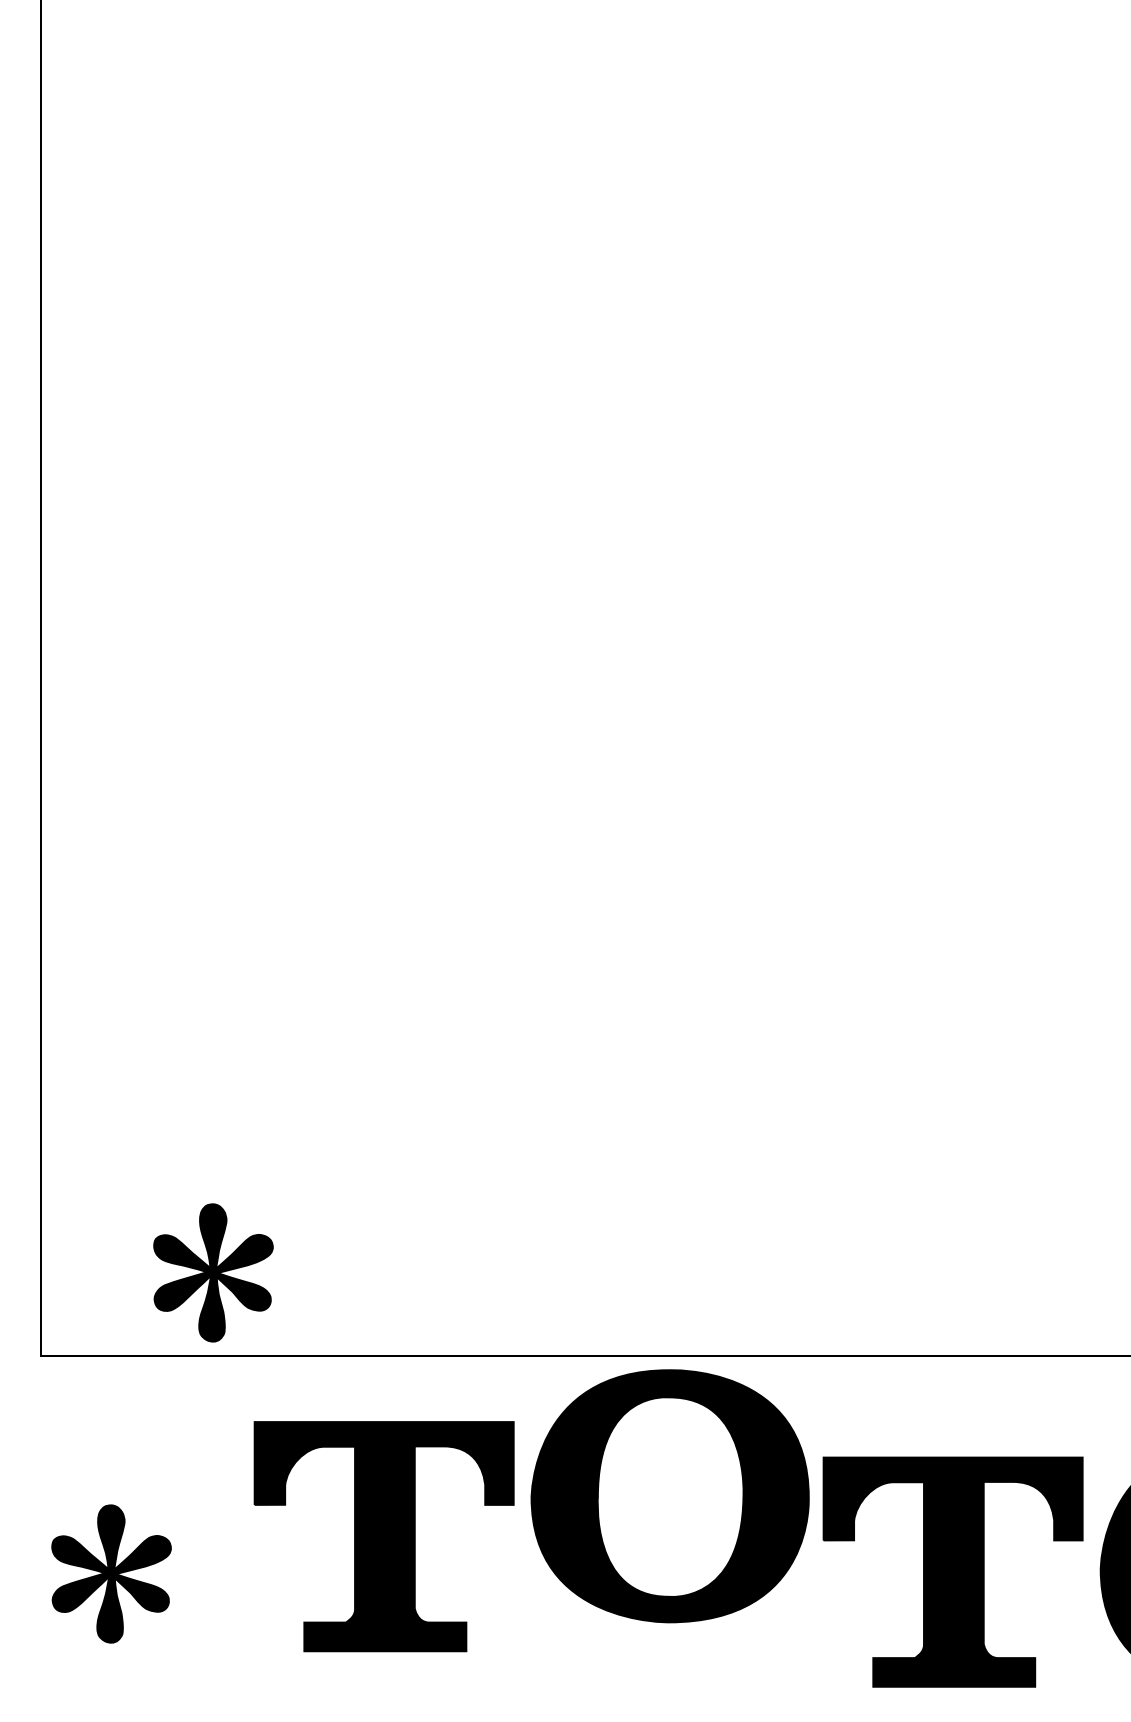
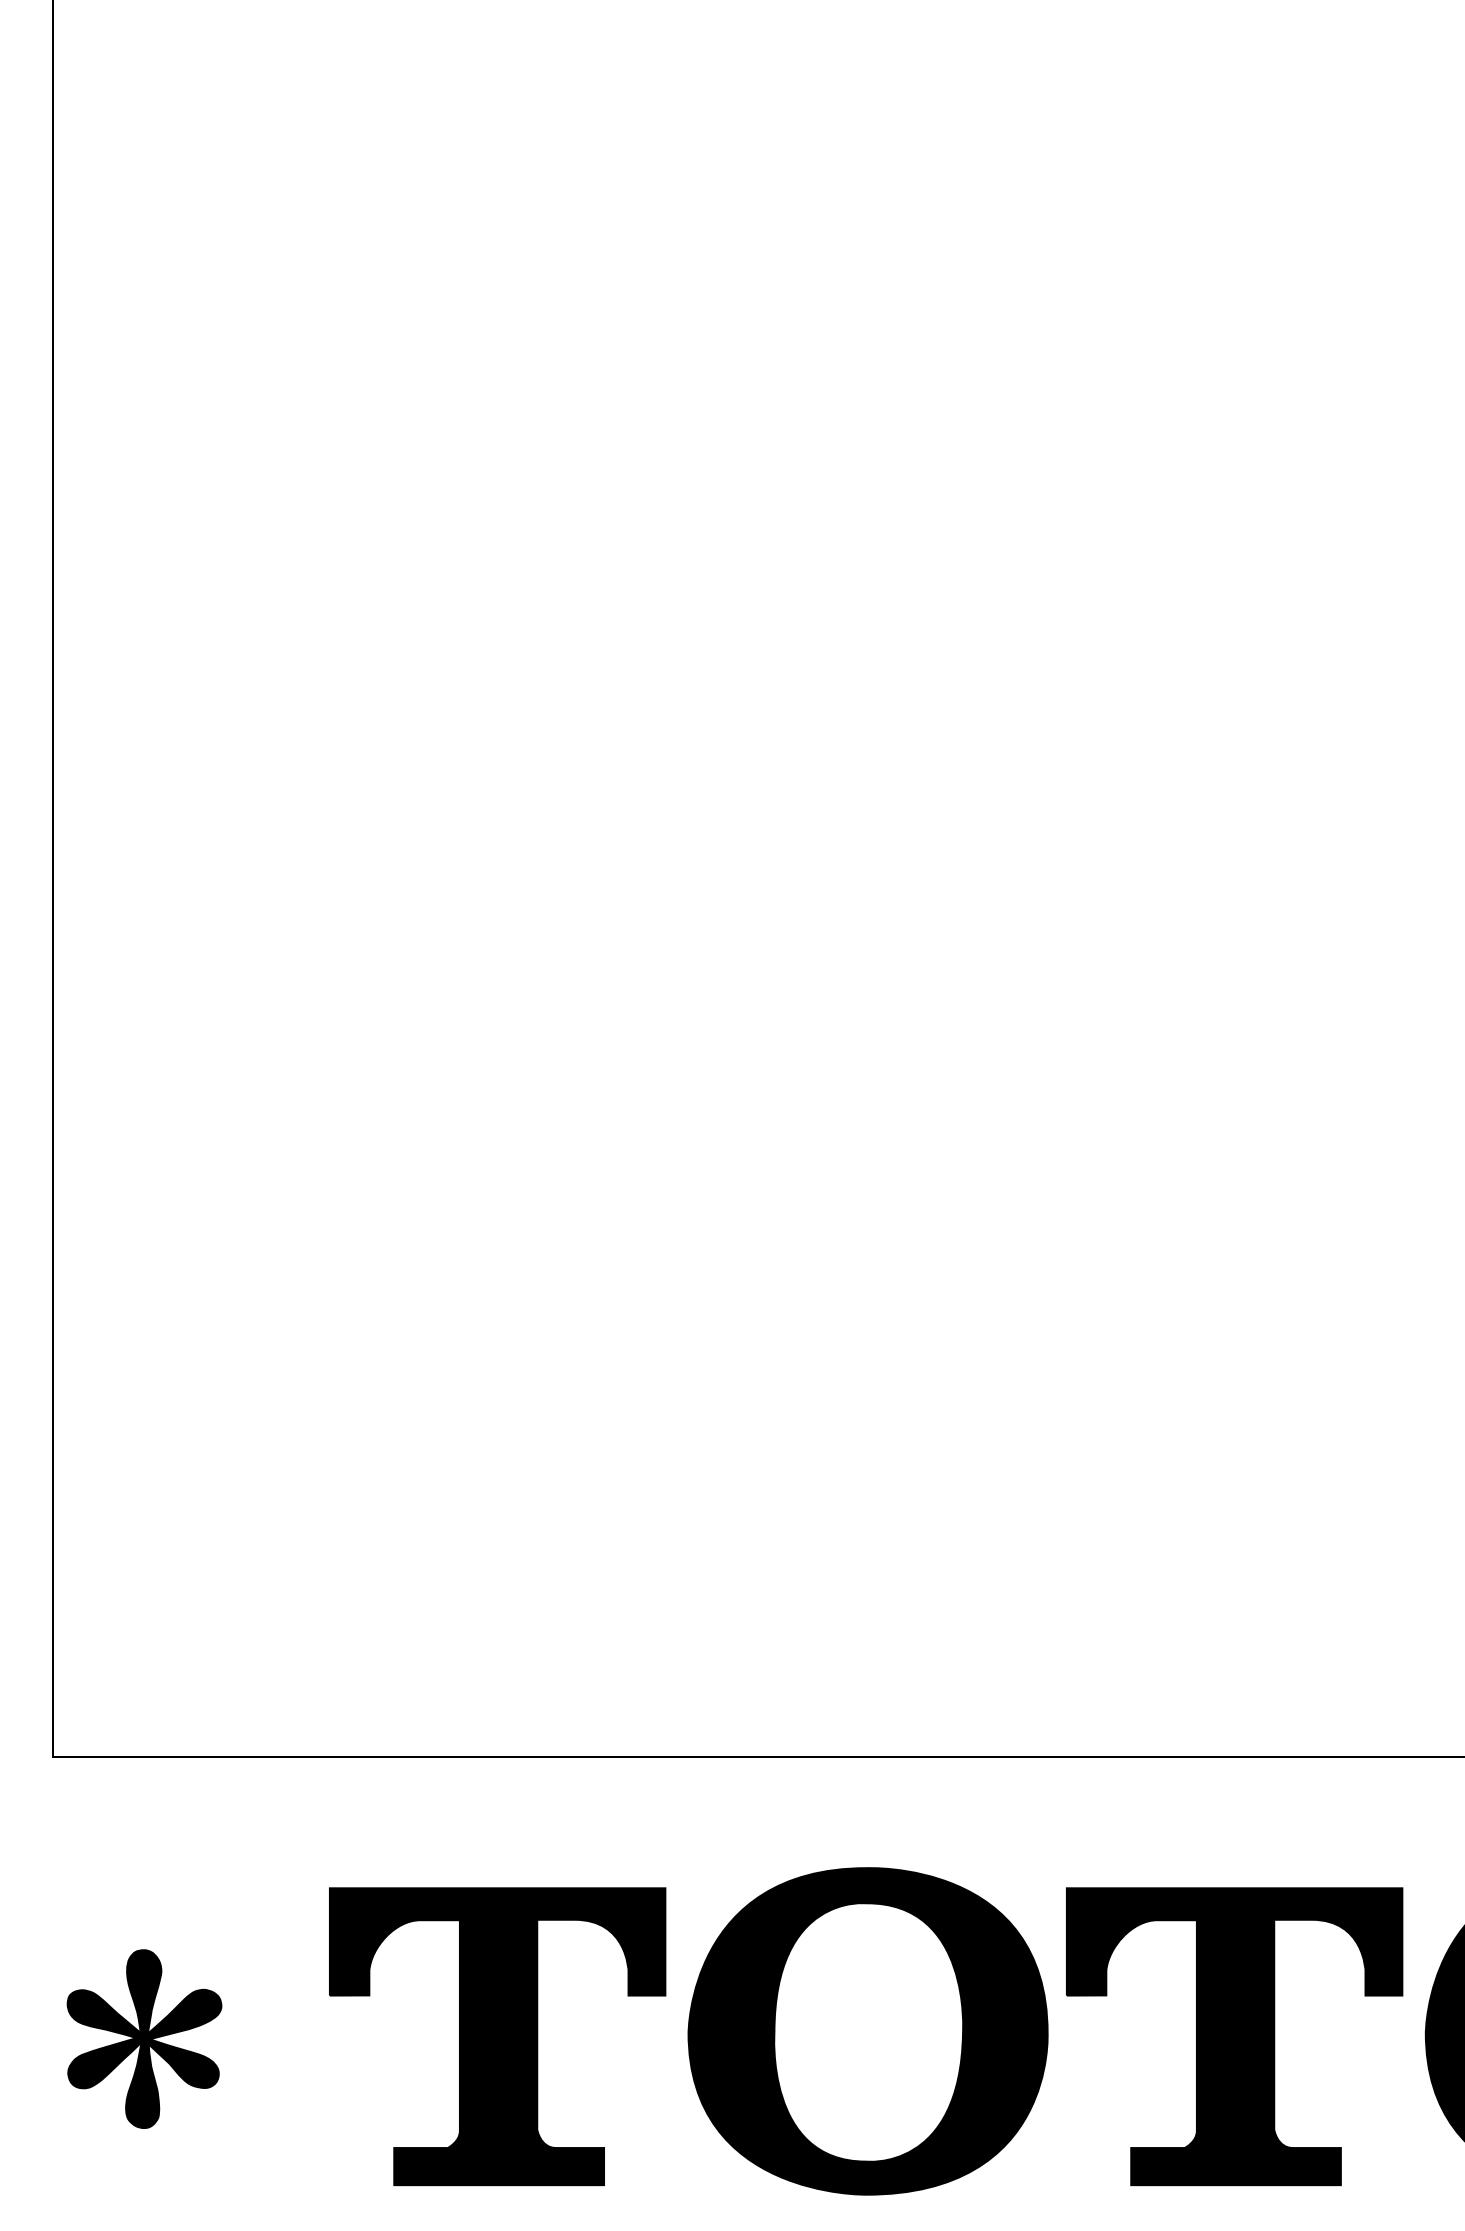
part: (213, 1272) -> (276, 1648), removed
part: (669, 1496) -> (867, 2031), moved
part: (384, 1536) -> (497, 2036), moved

